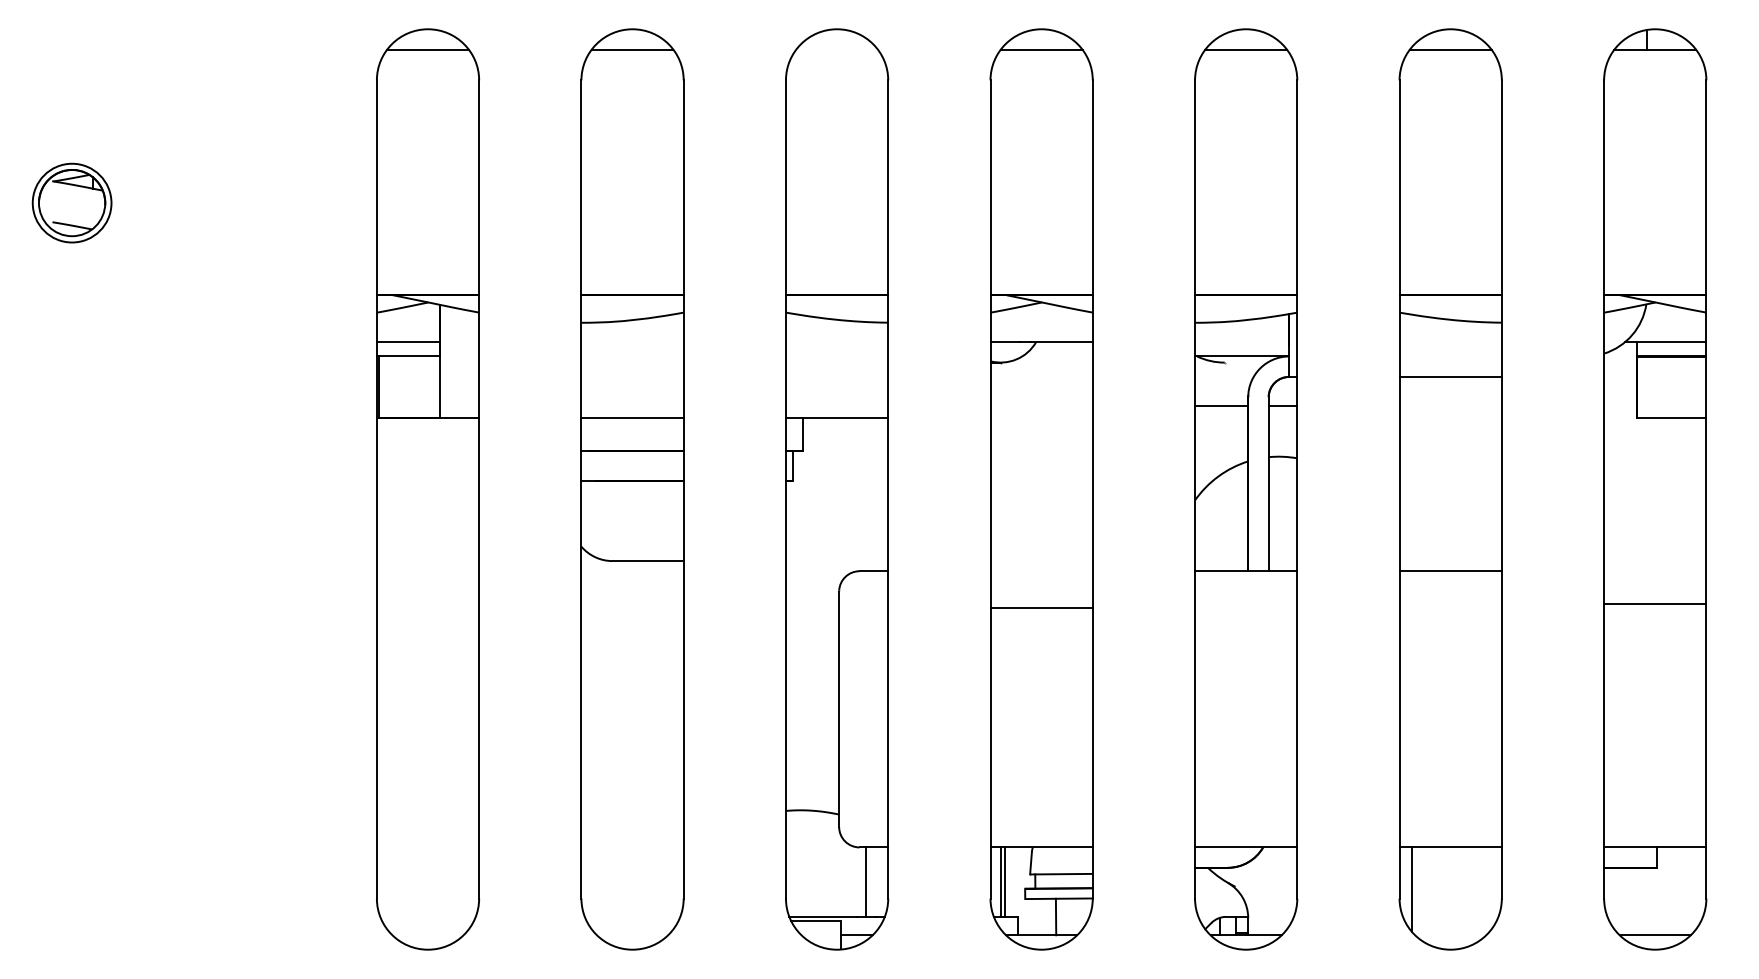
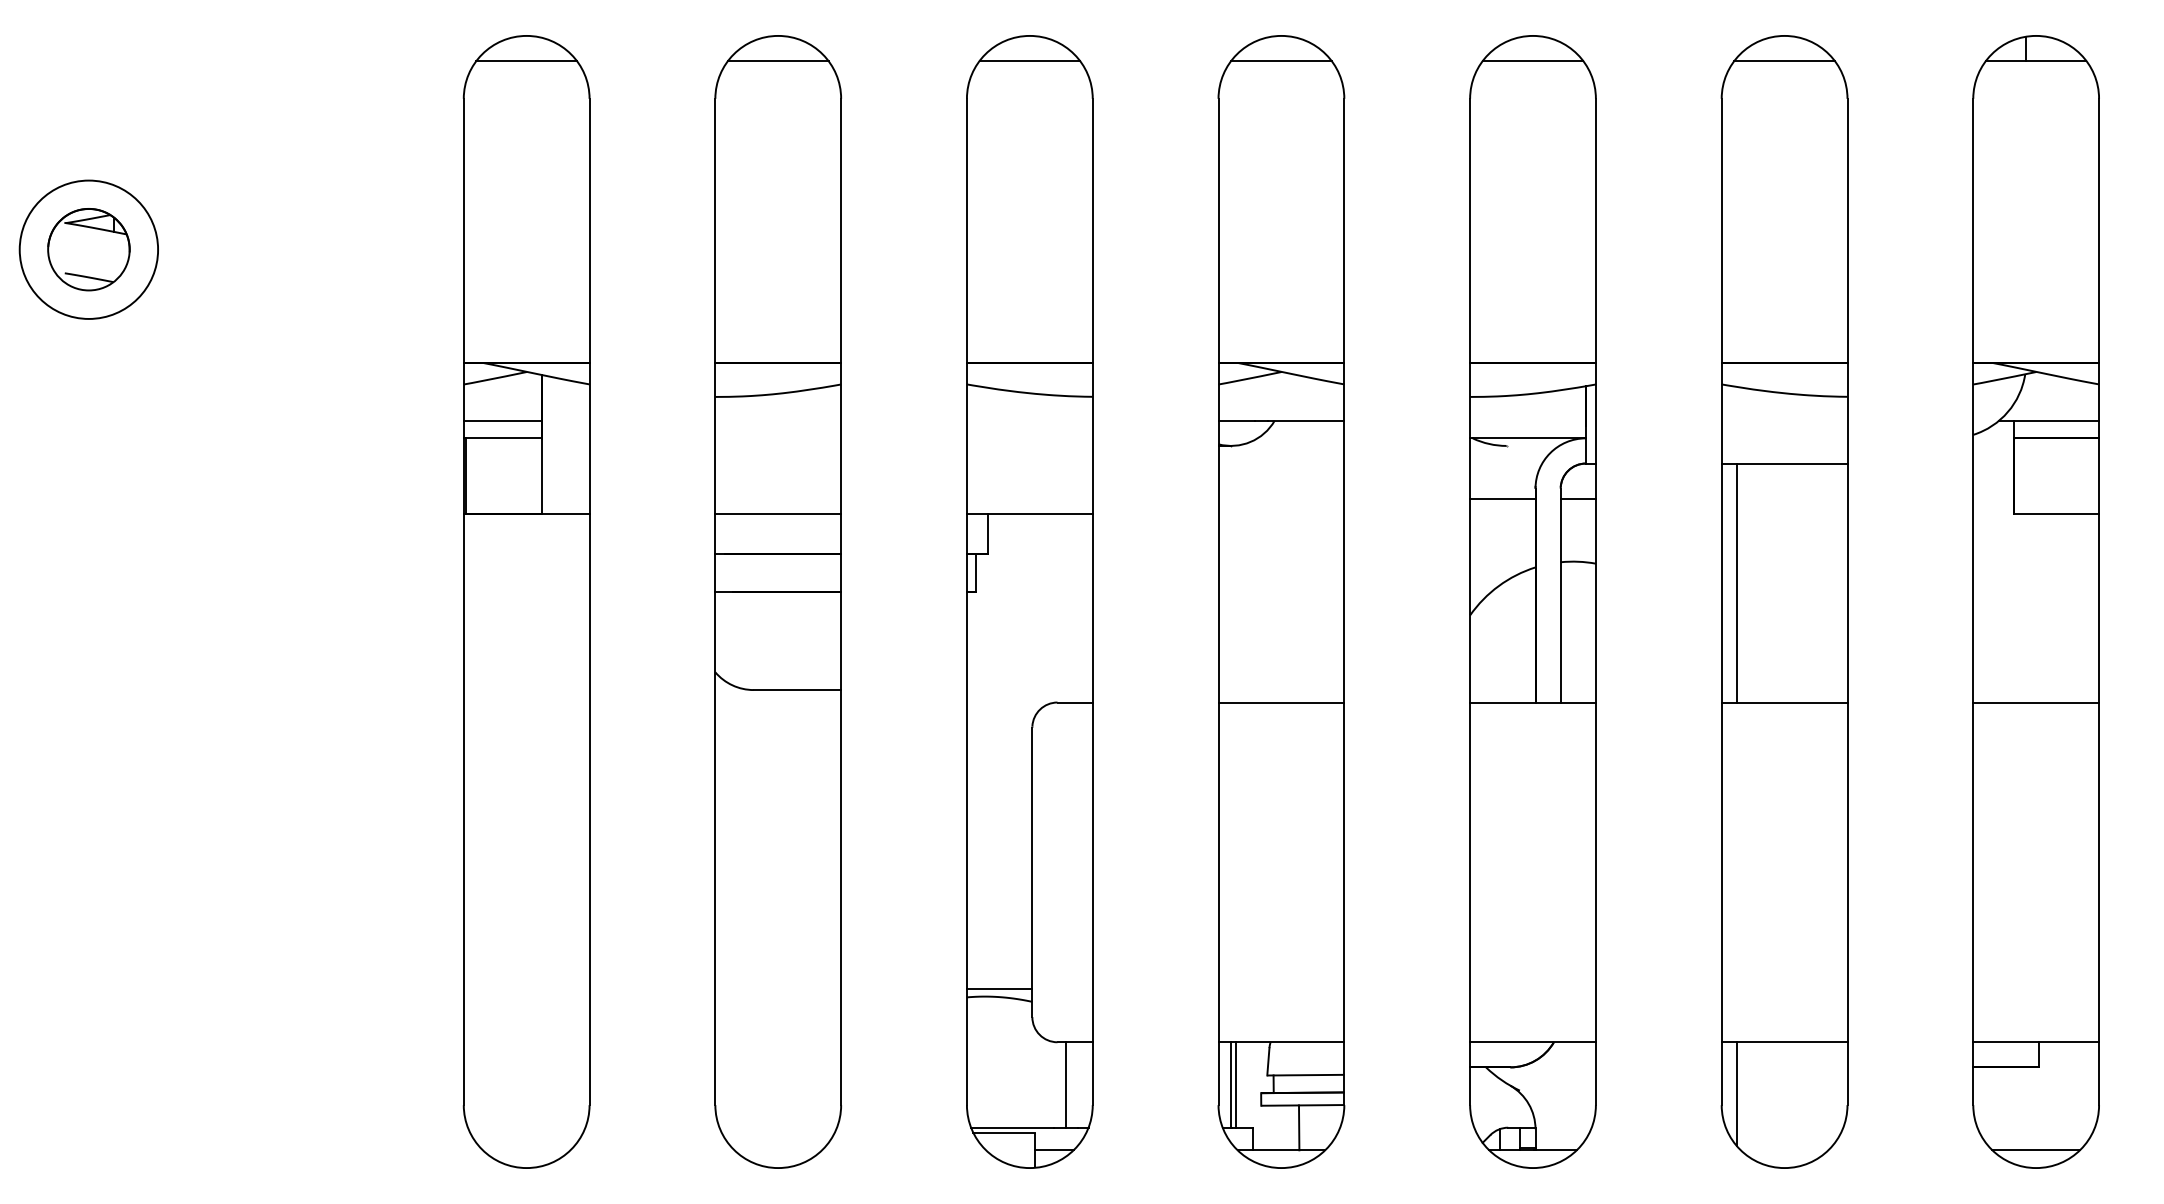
line: (836, 49) -> (1029, 60), added
circle: (71, 202) -> (88, 249), size x1.43
line: (1411, 473) -> (1736, 582), added
line: (1655, 603) -> (2036, 702), moved
line: (1041, 607) -> (1281, 702), moved
line: (812, 804) -> (999, 989), added

